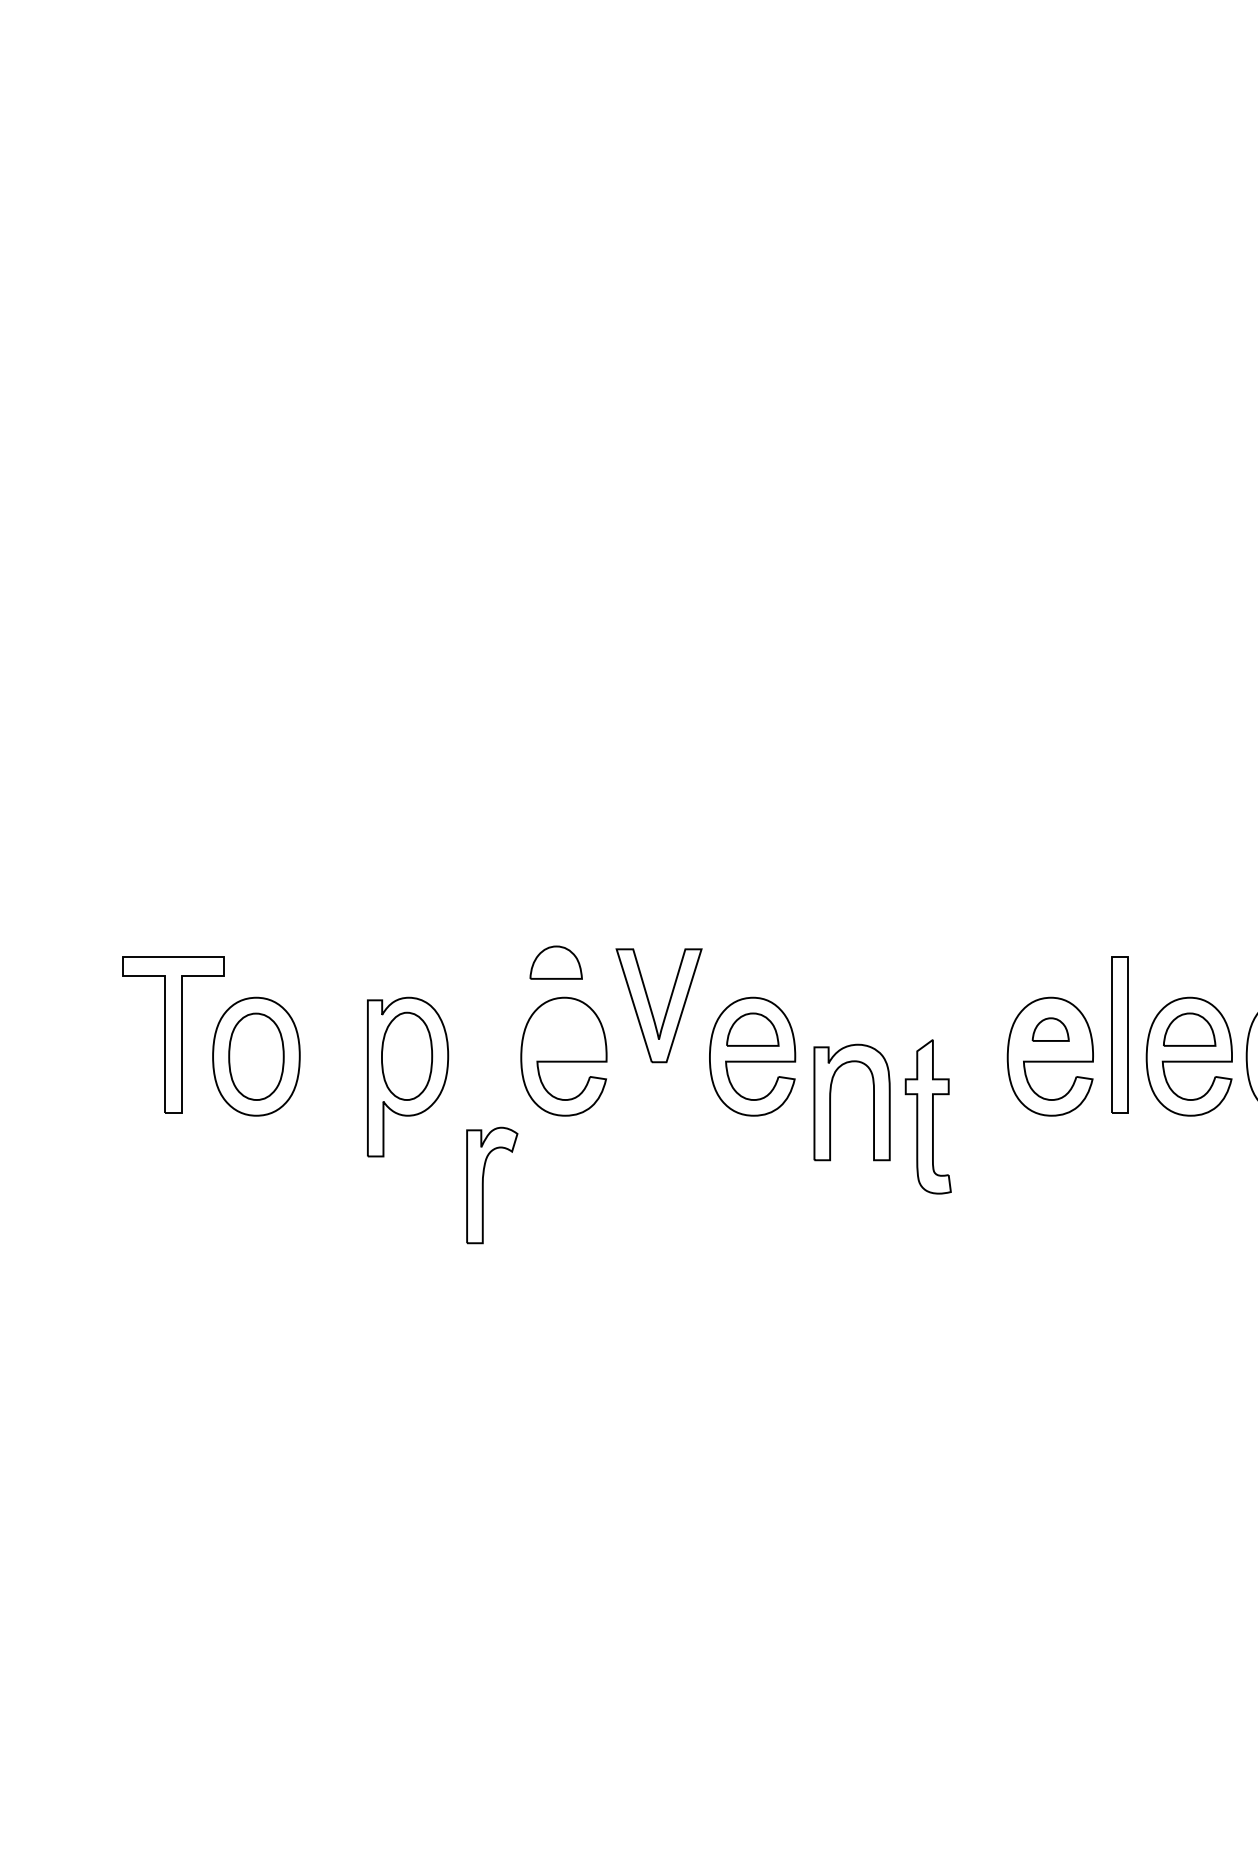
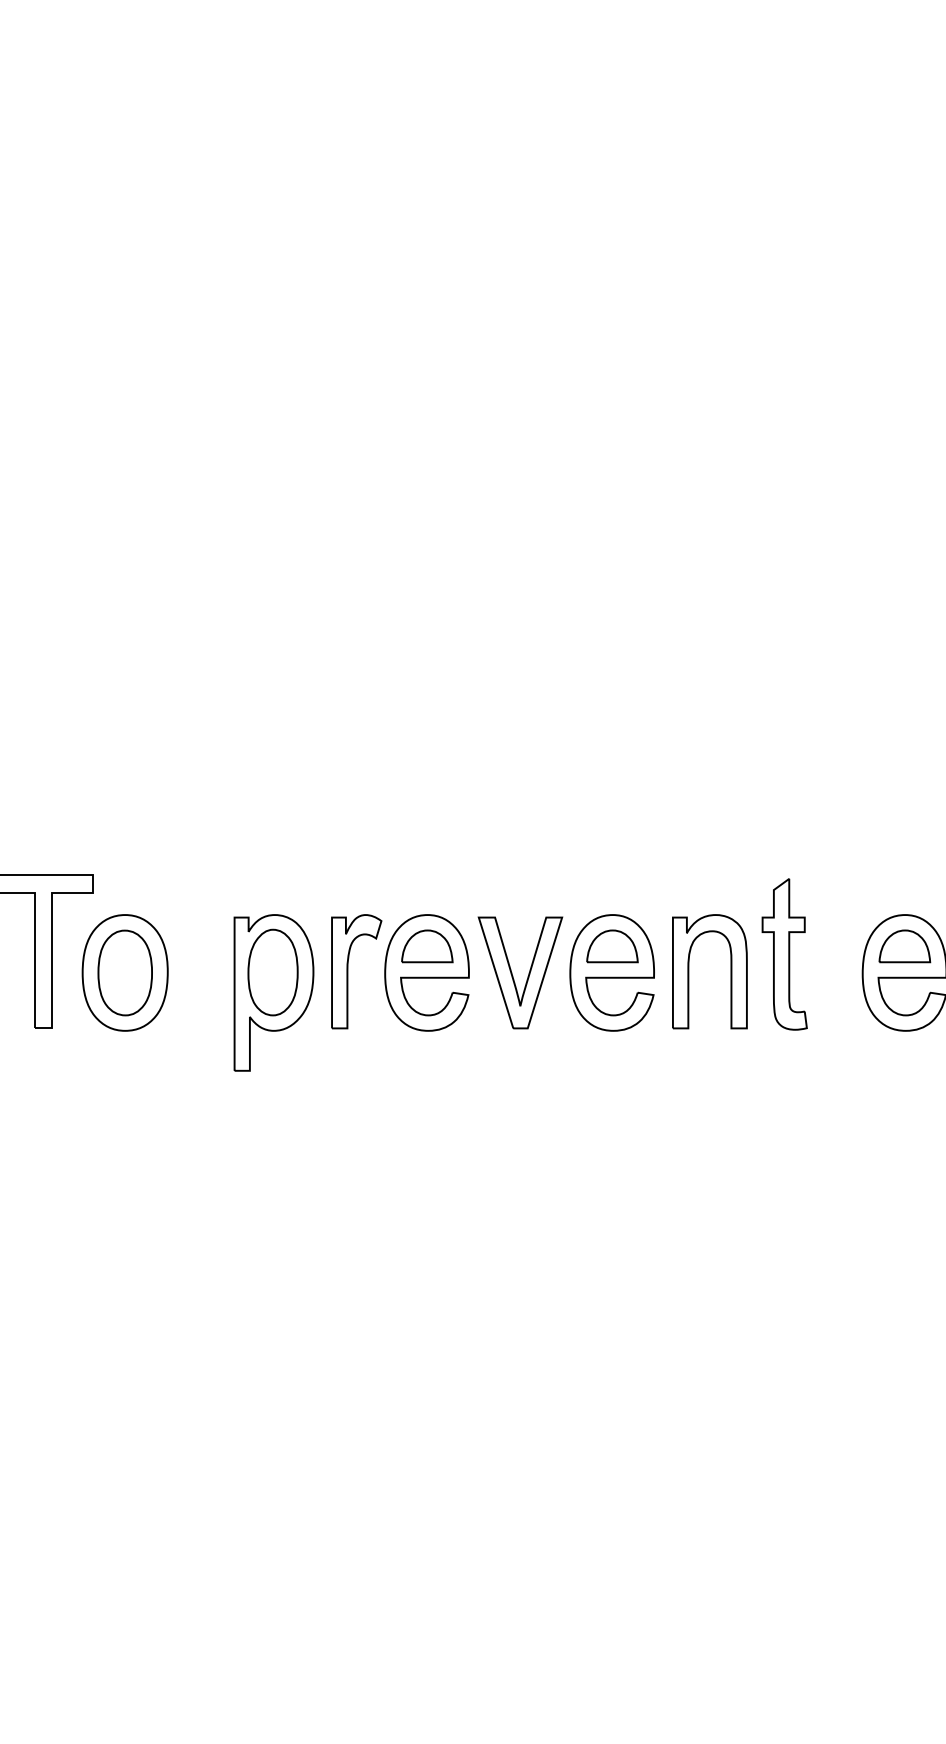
part: (555, 962) -> (426, 946), moved
part: (651, 1007) -> (513, 974), moved
part: (1050, 1029) -> (904, 946), size x1.43
part: (831, 1096) -> (689, 965), moved
part: (927, 1116) -> (783, 954), moved
part: (483, 1185) -> (348, 971), moved

